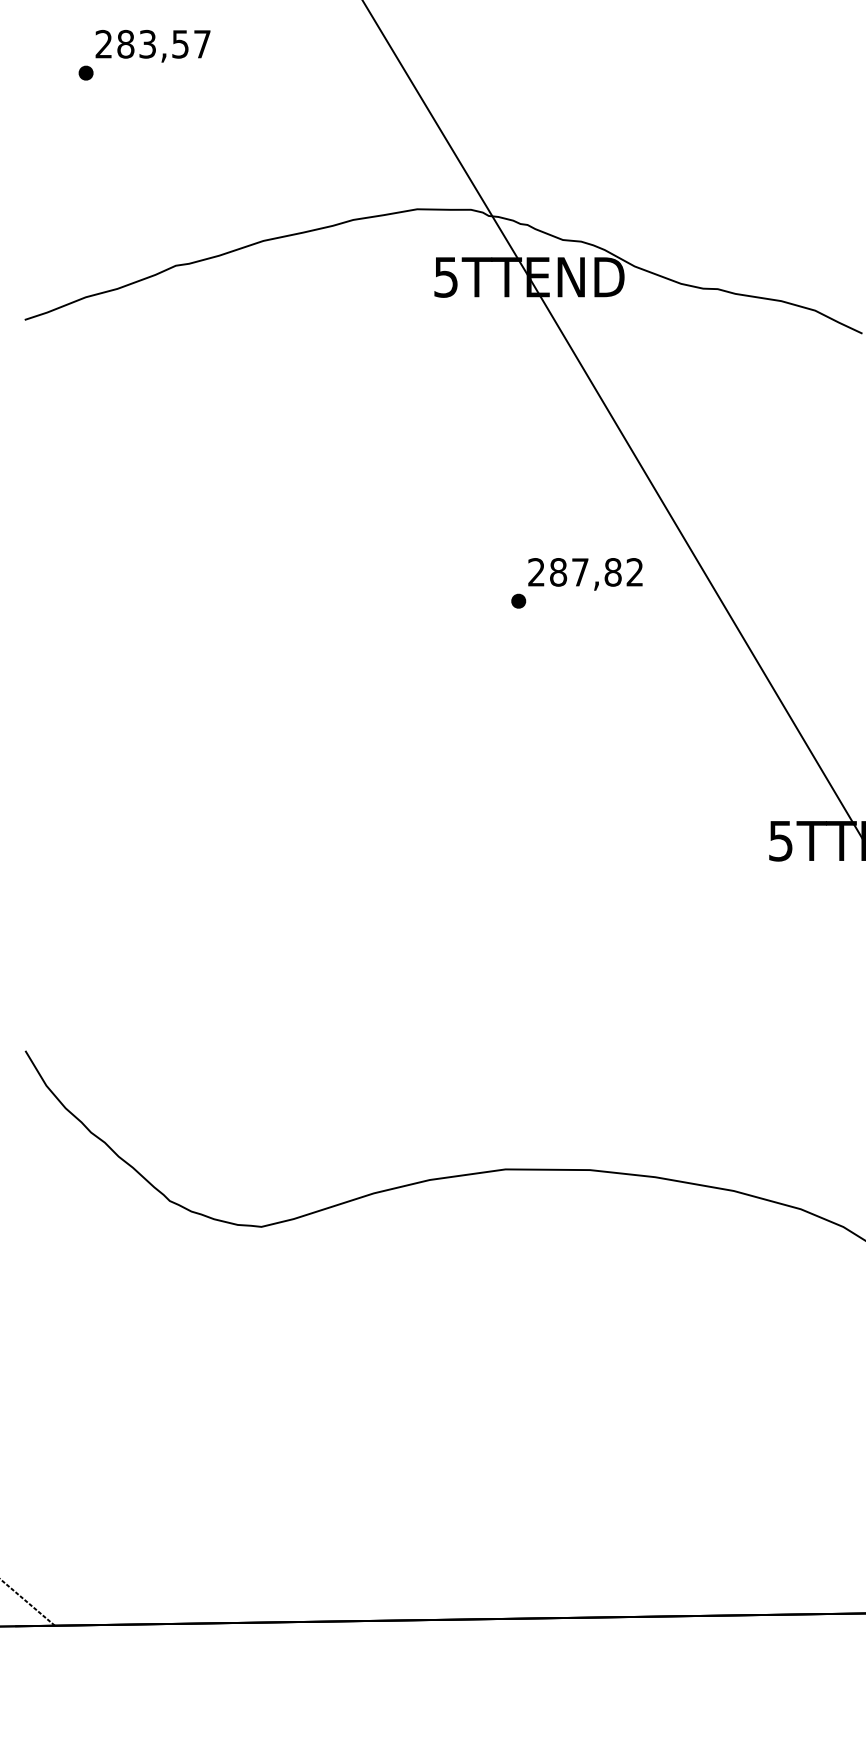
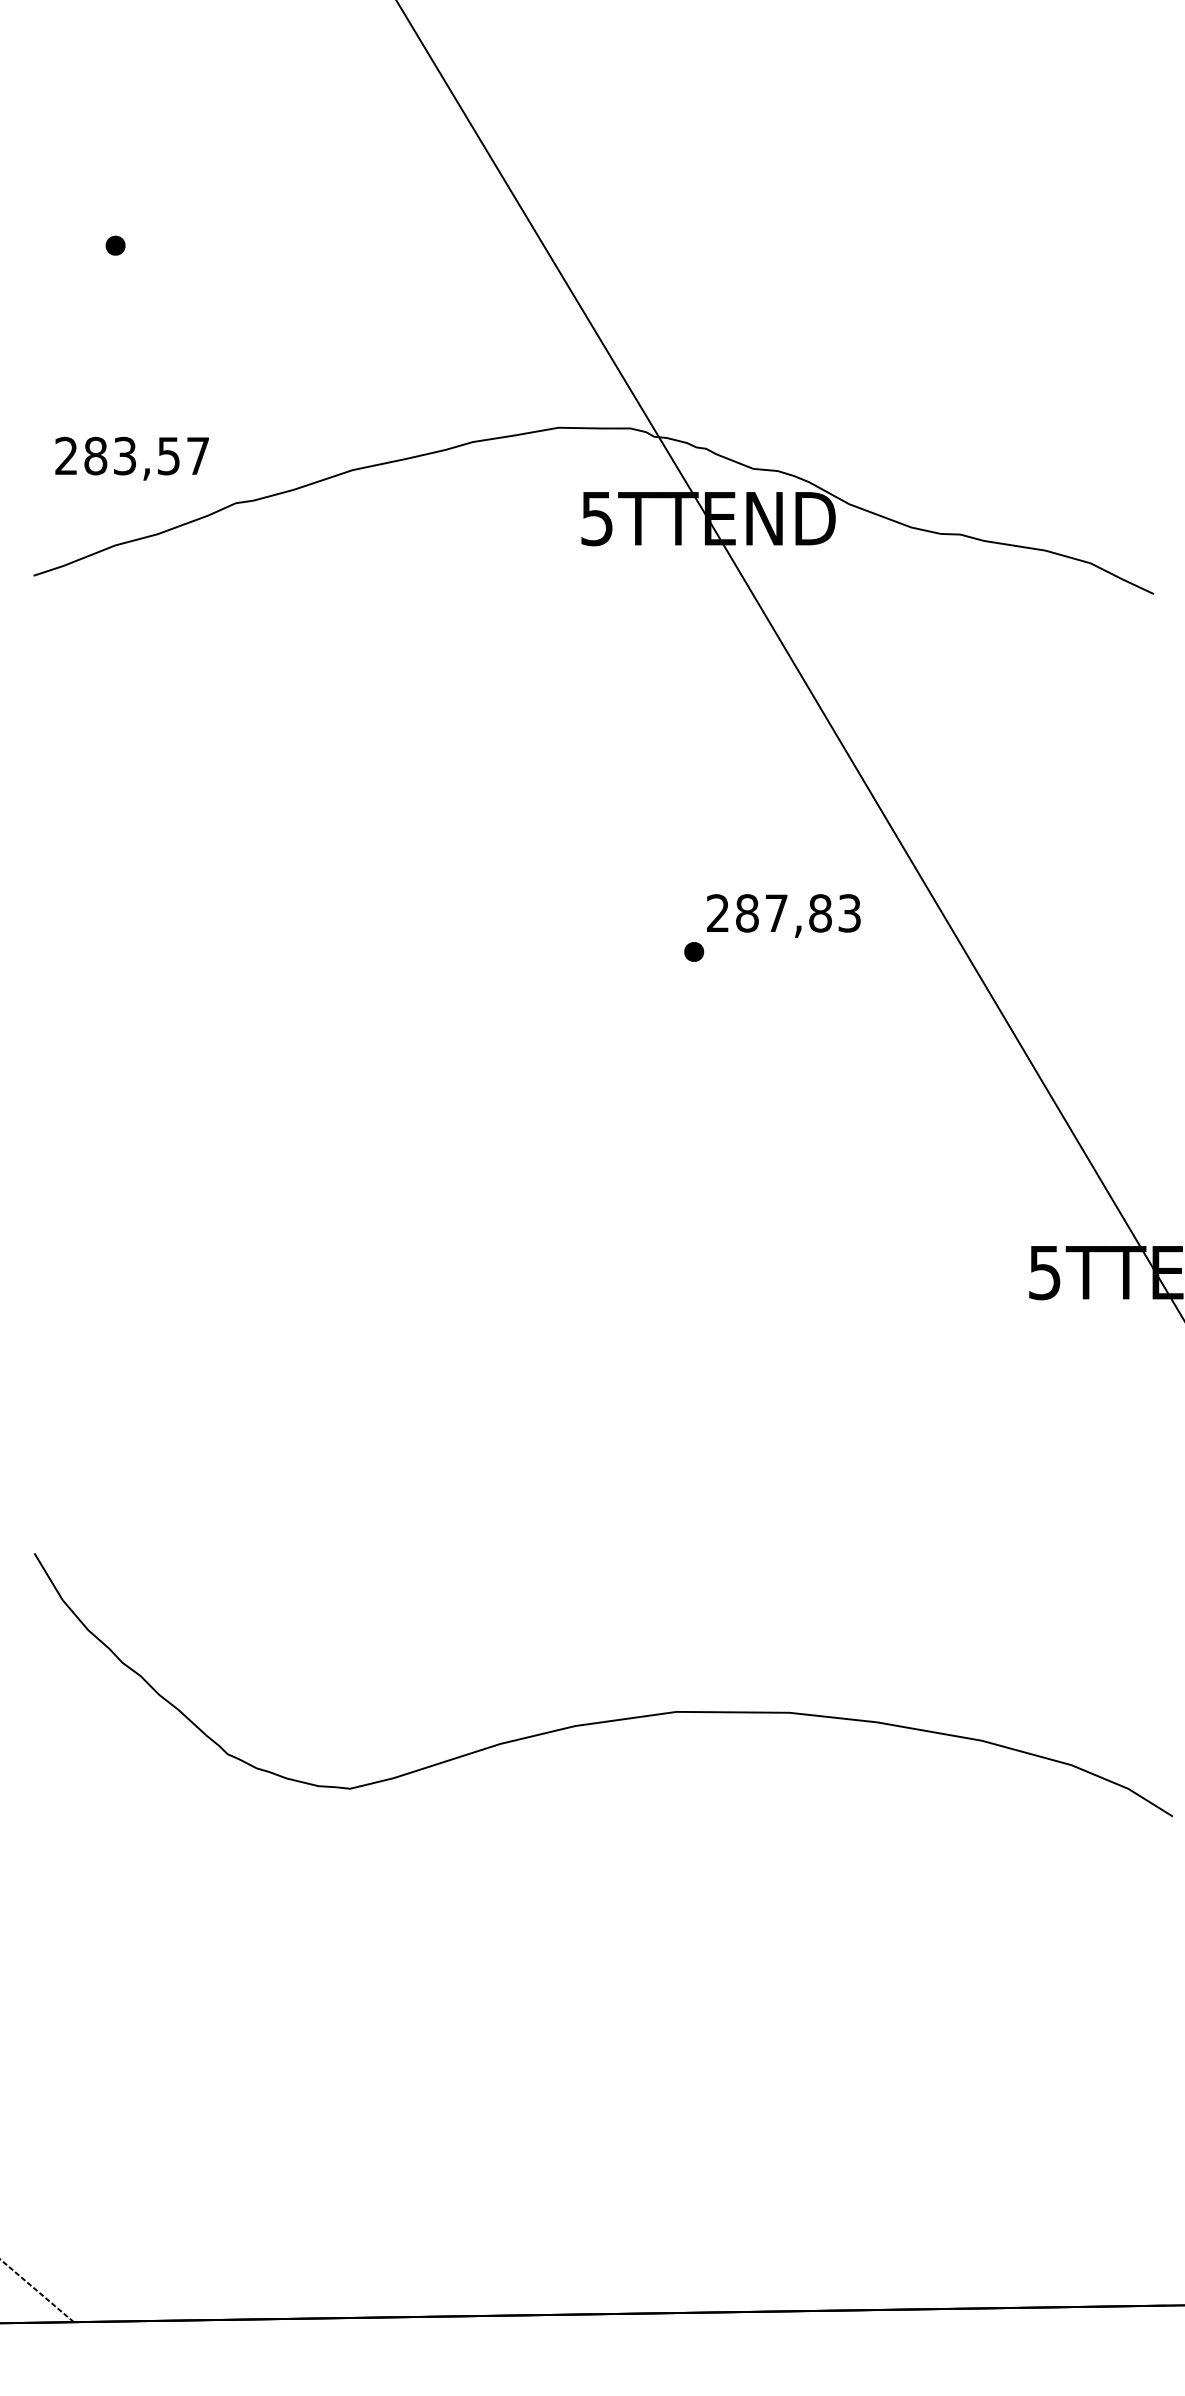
text: (152, 46) -> (131, 458), moved
text: (634, 572) -> (849, 913), 287,82 -> 287,83

